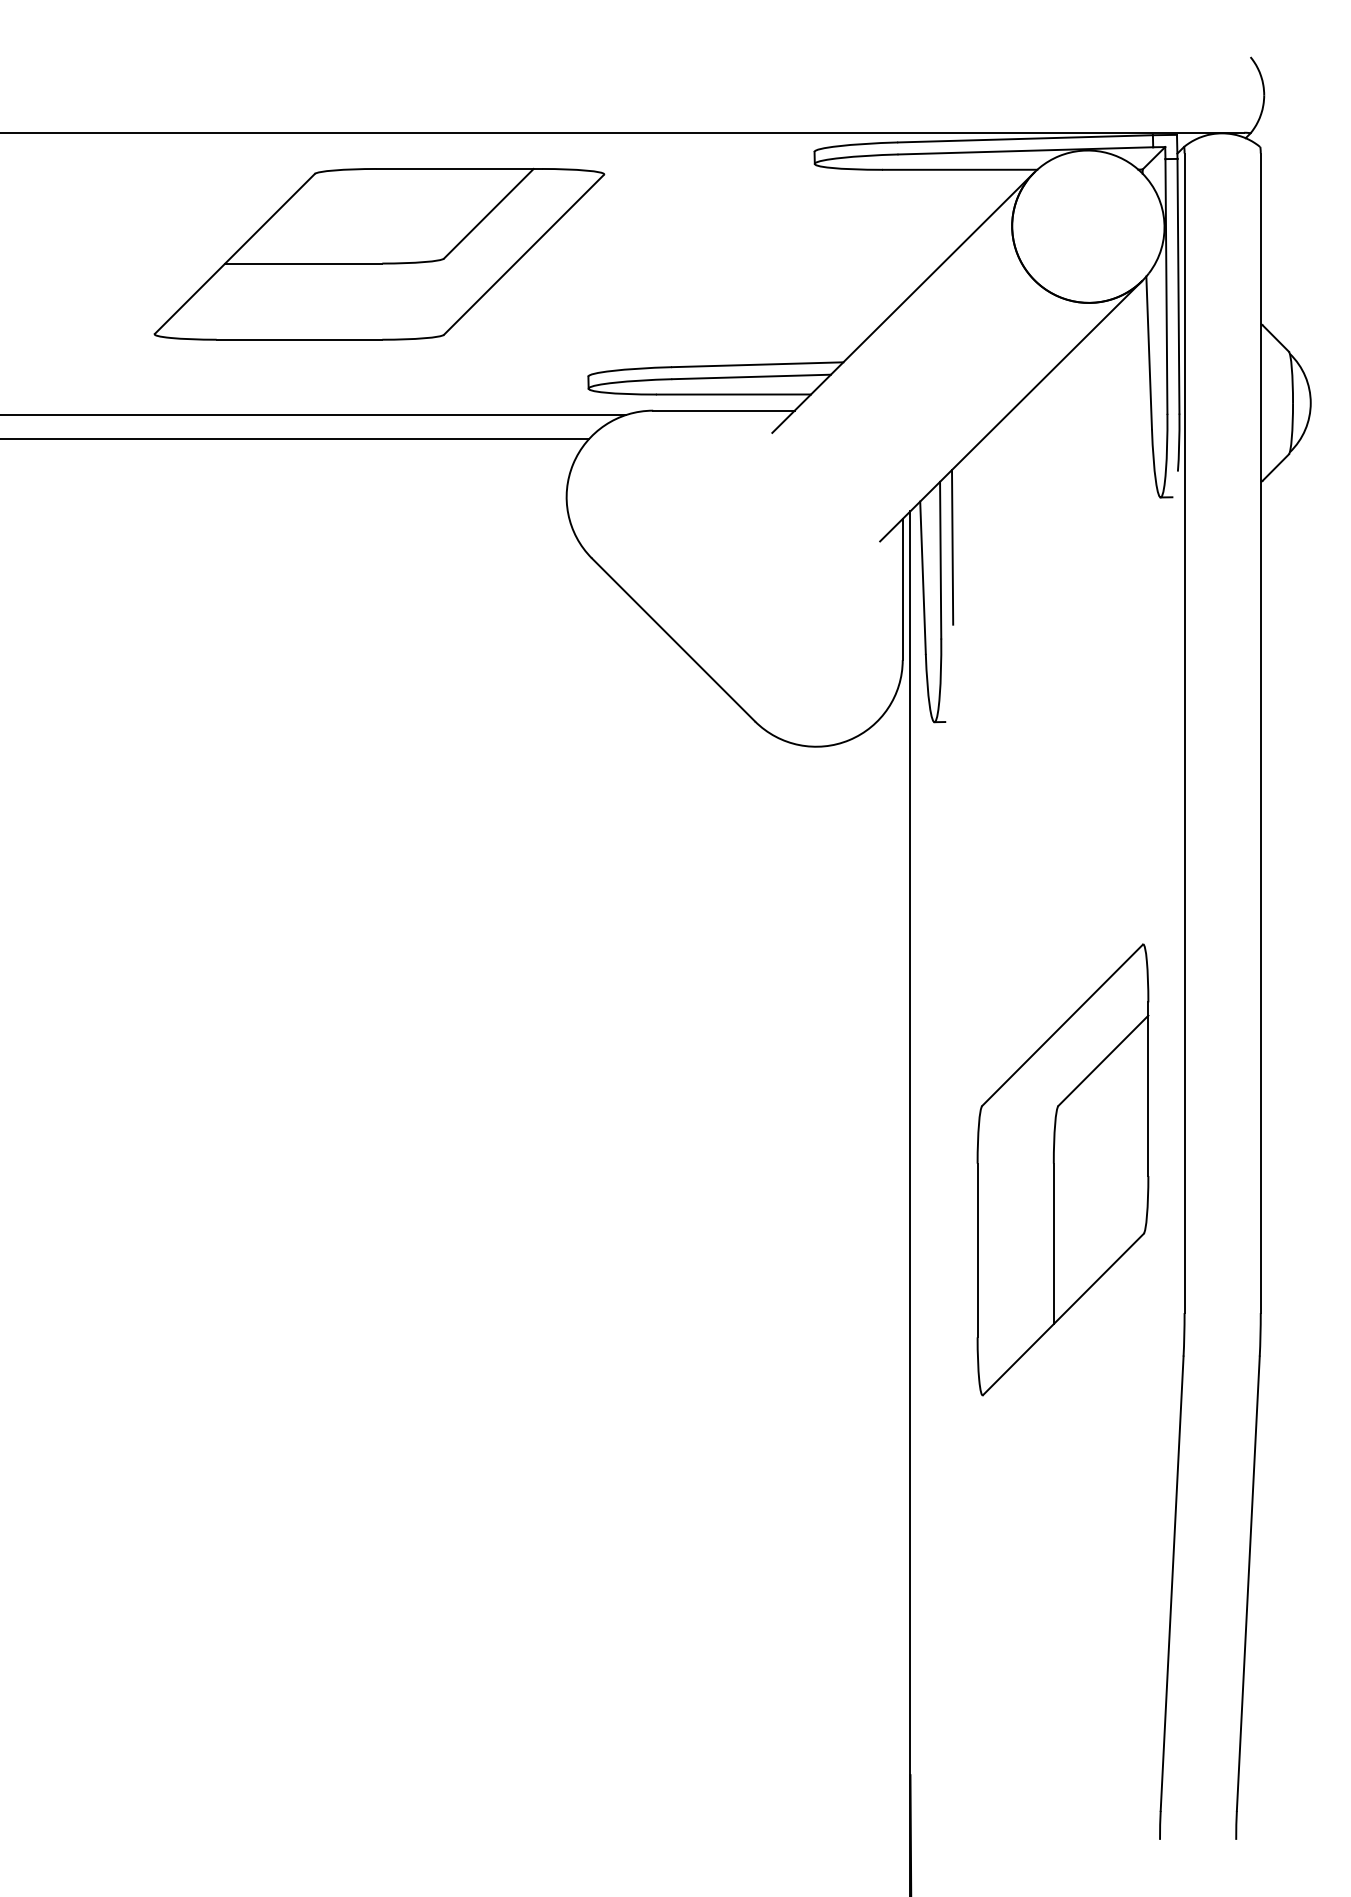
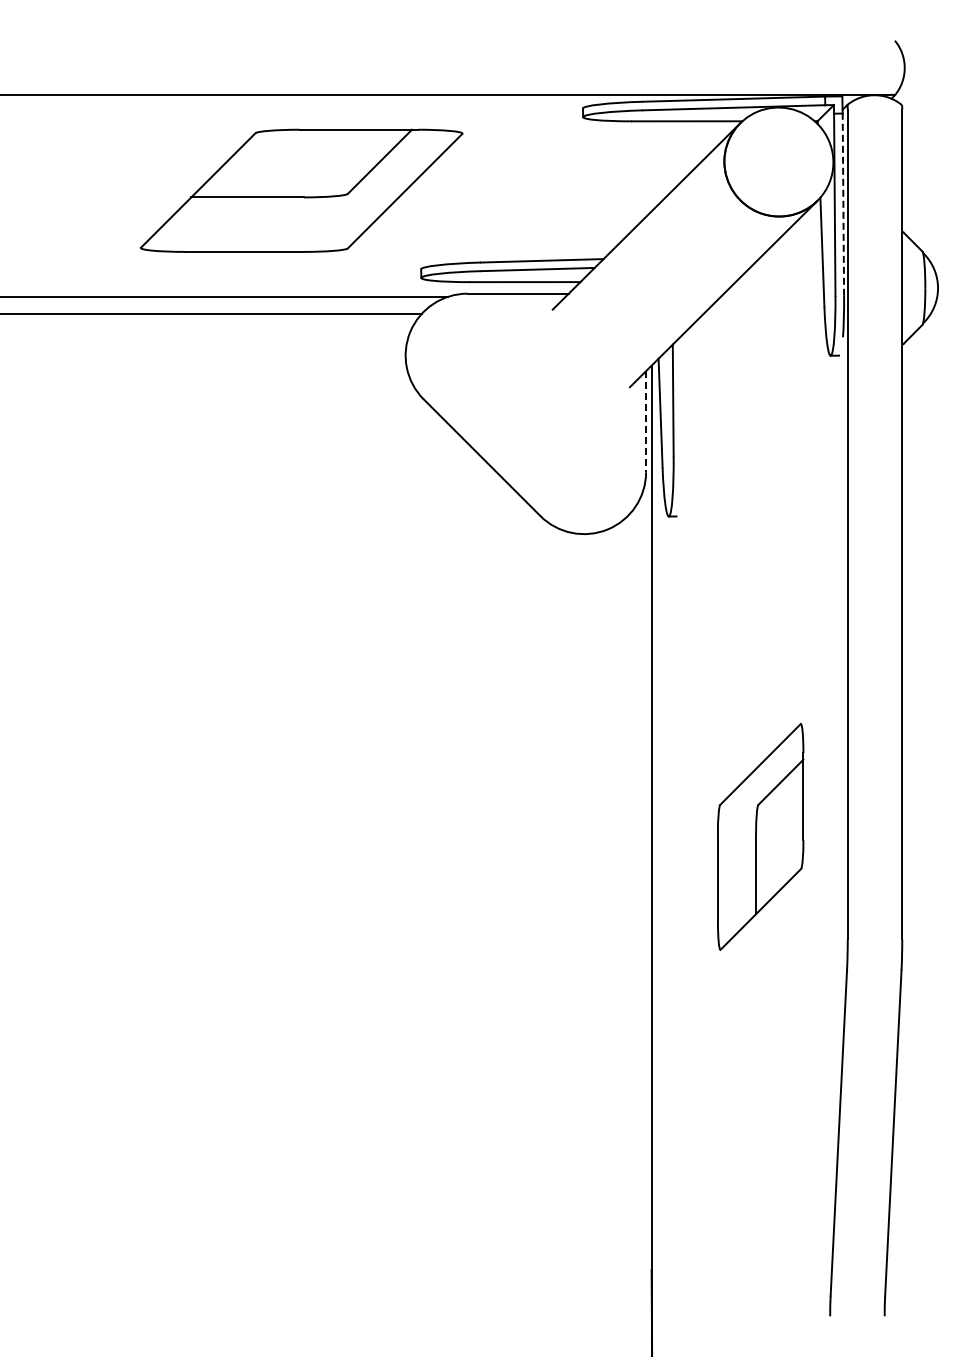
part: (379, 253) -> (301, 190), moved
line: (1178, 286) -> (843, 204), solid -> dashed
line: (952, 547) -> (681, 391), removed
line: (903, 589) -> (646, 421), solid -> dashed
part: (1062, 1169) -> (760, 836), size x0.7

